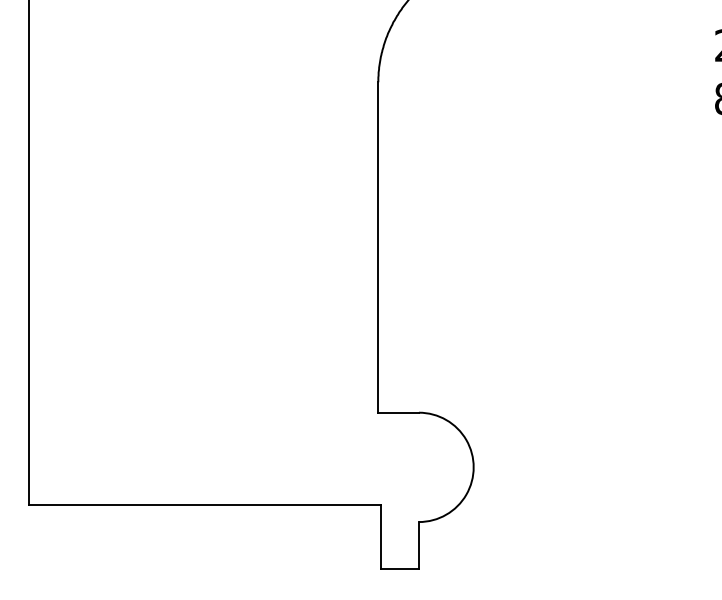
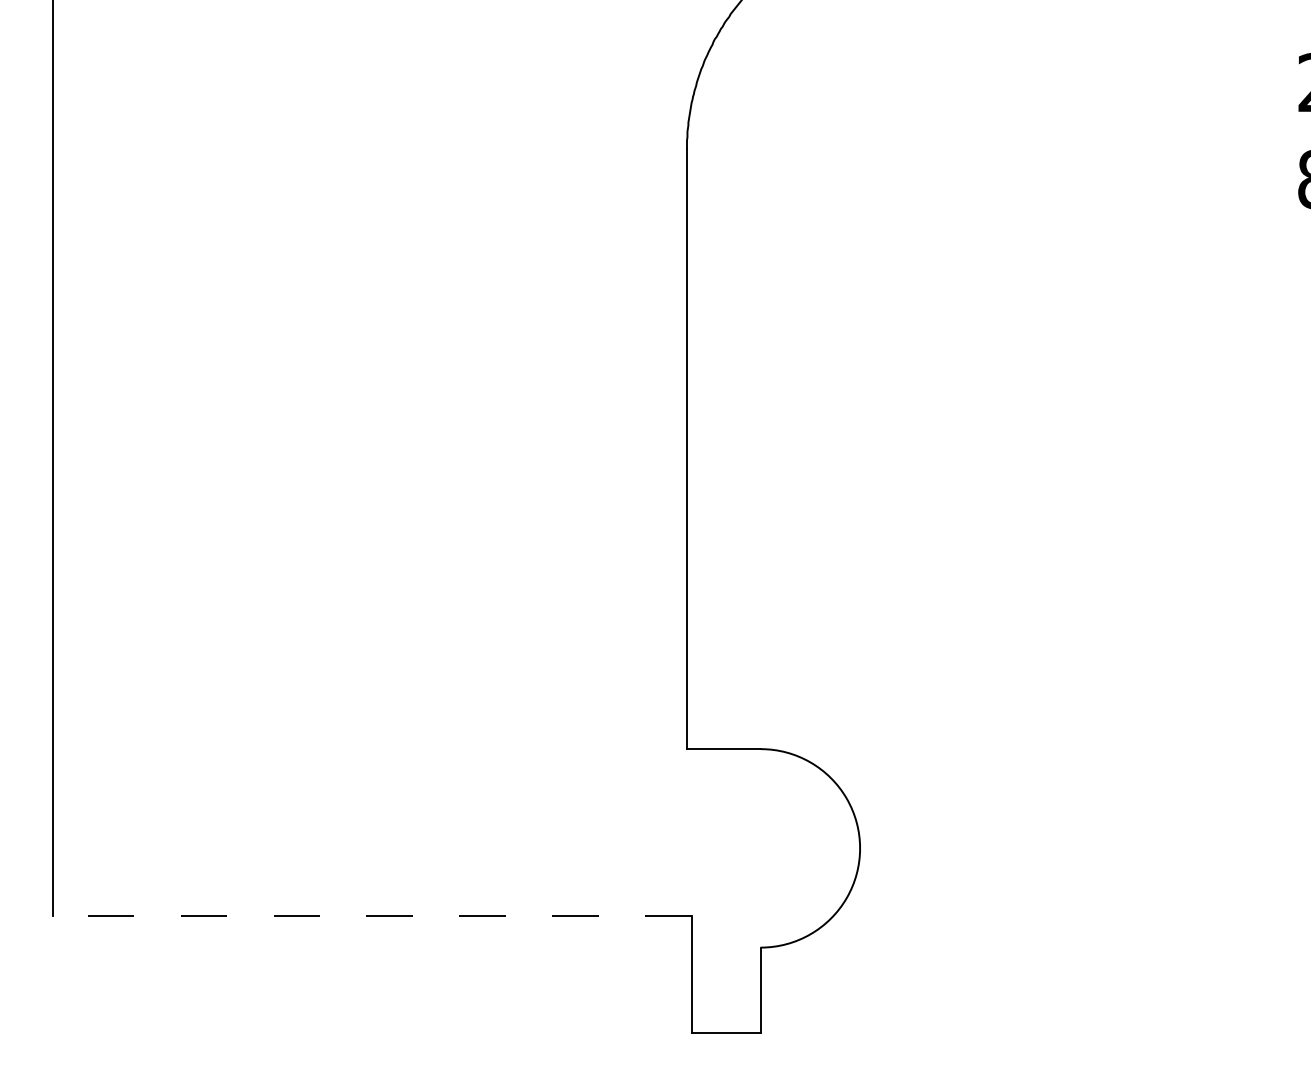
line: (204, 504) -> (371, 915), solid -> dashed

